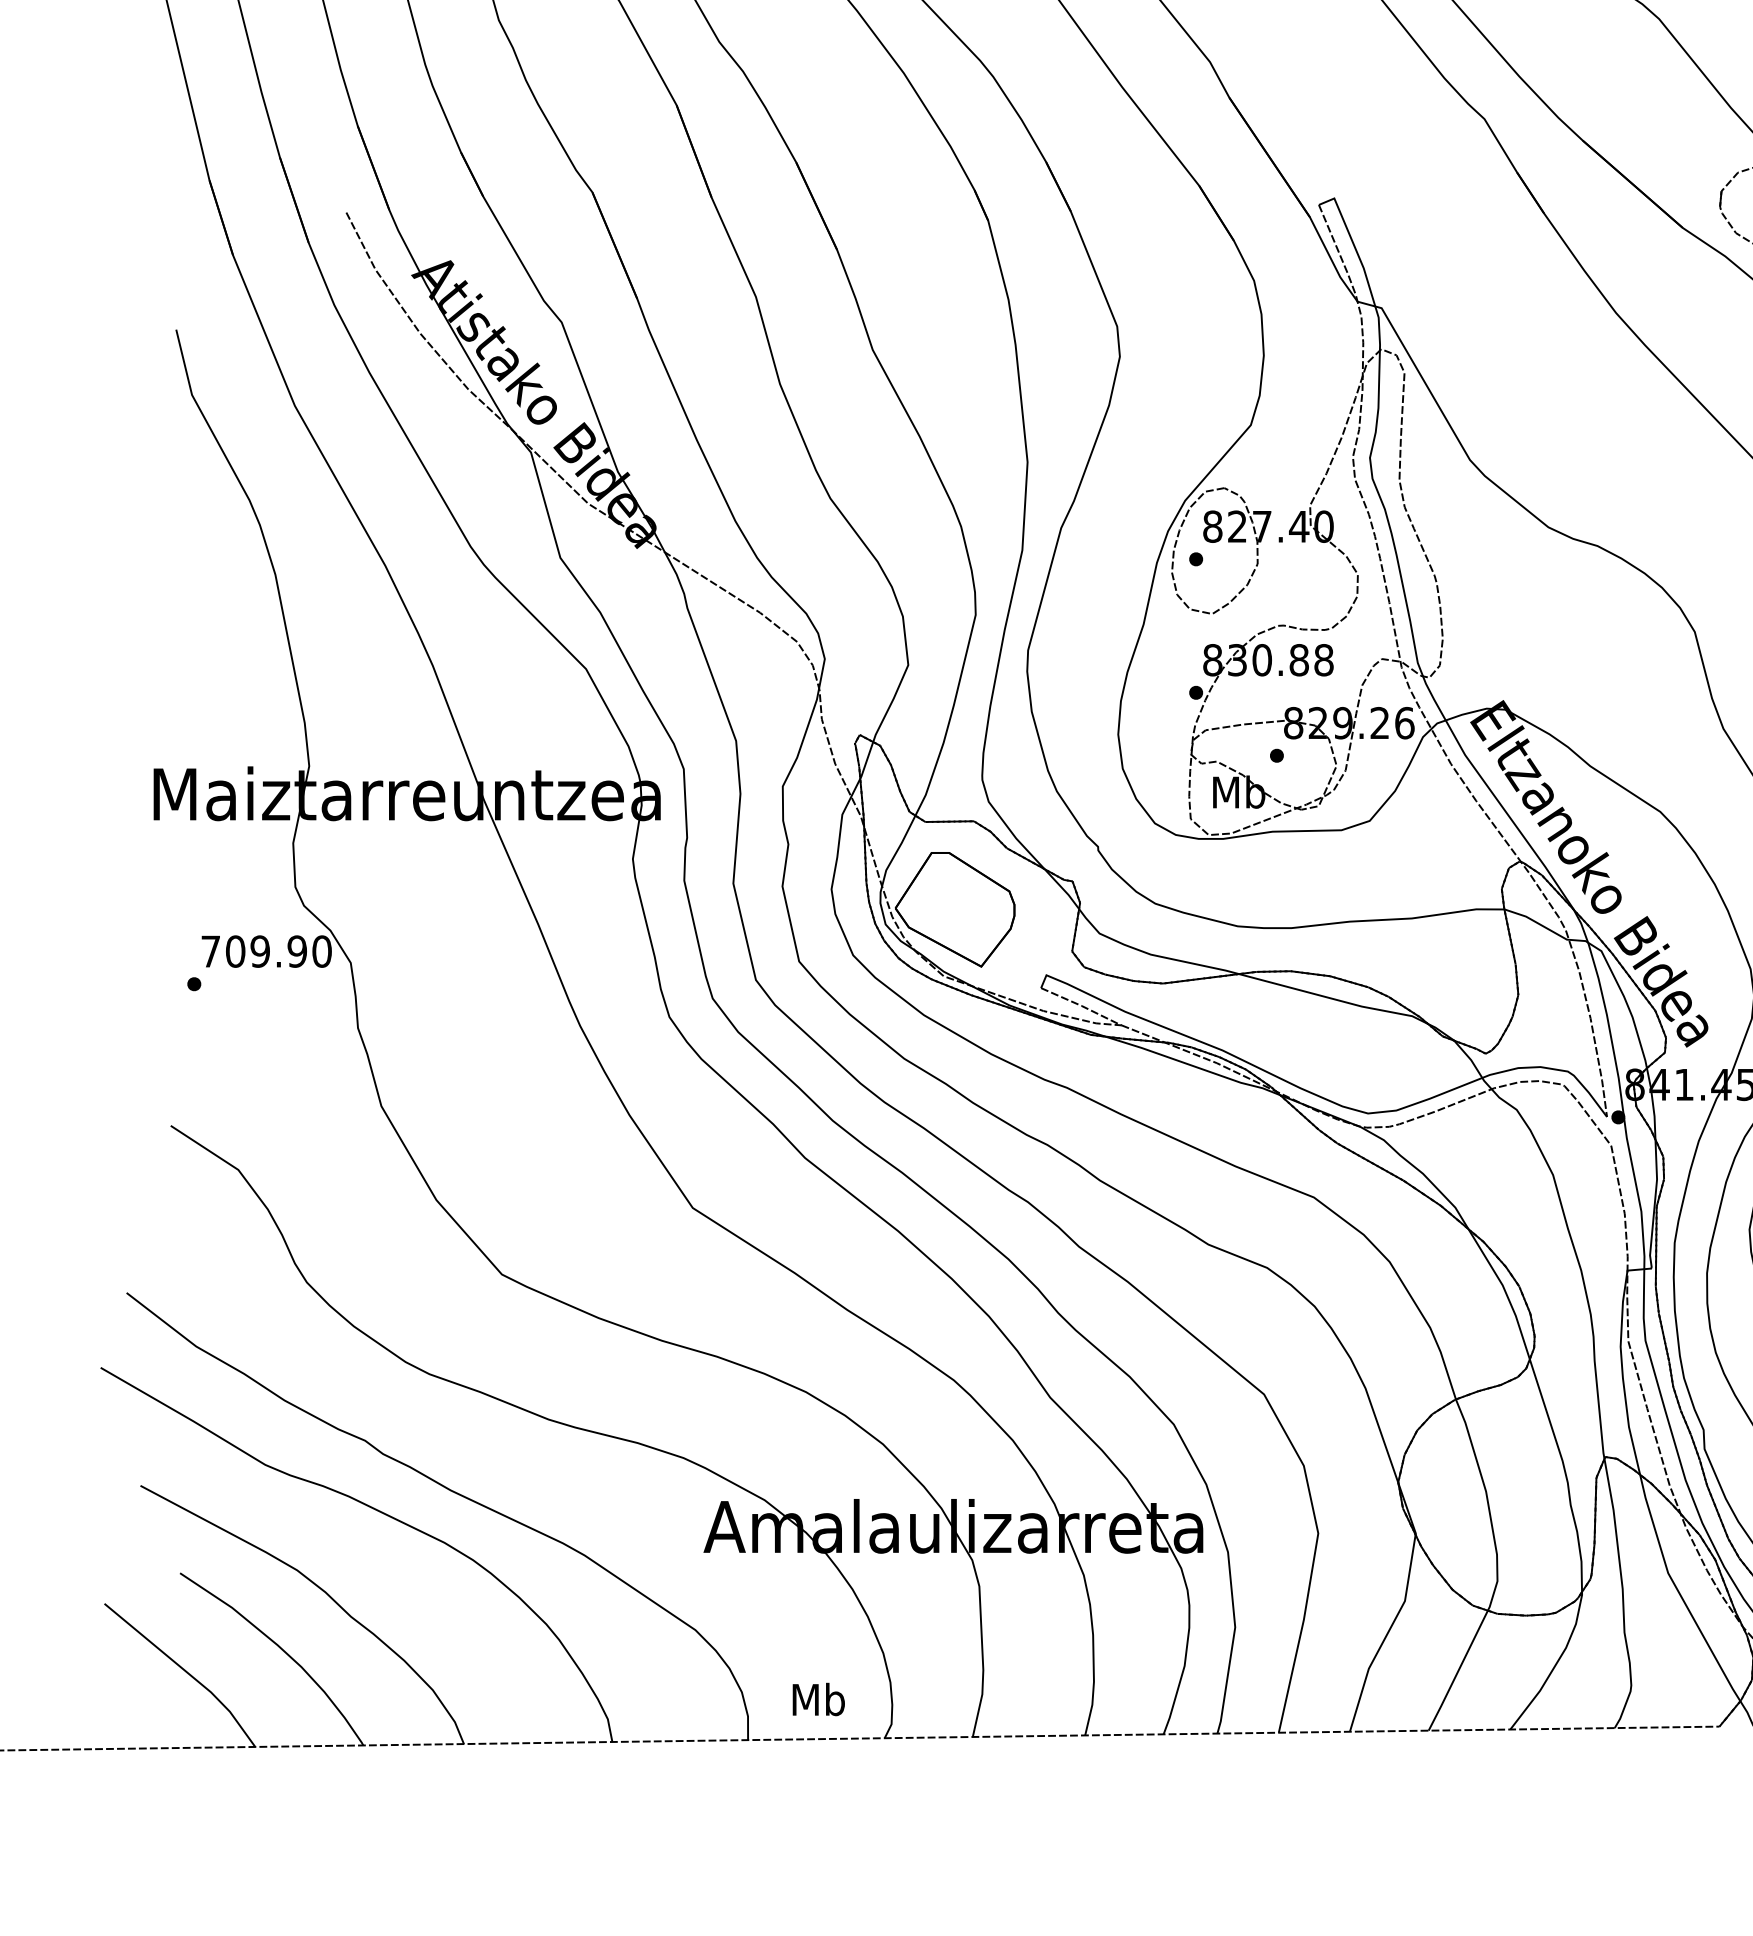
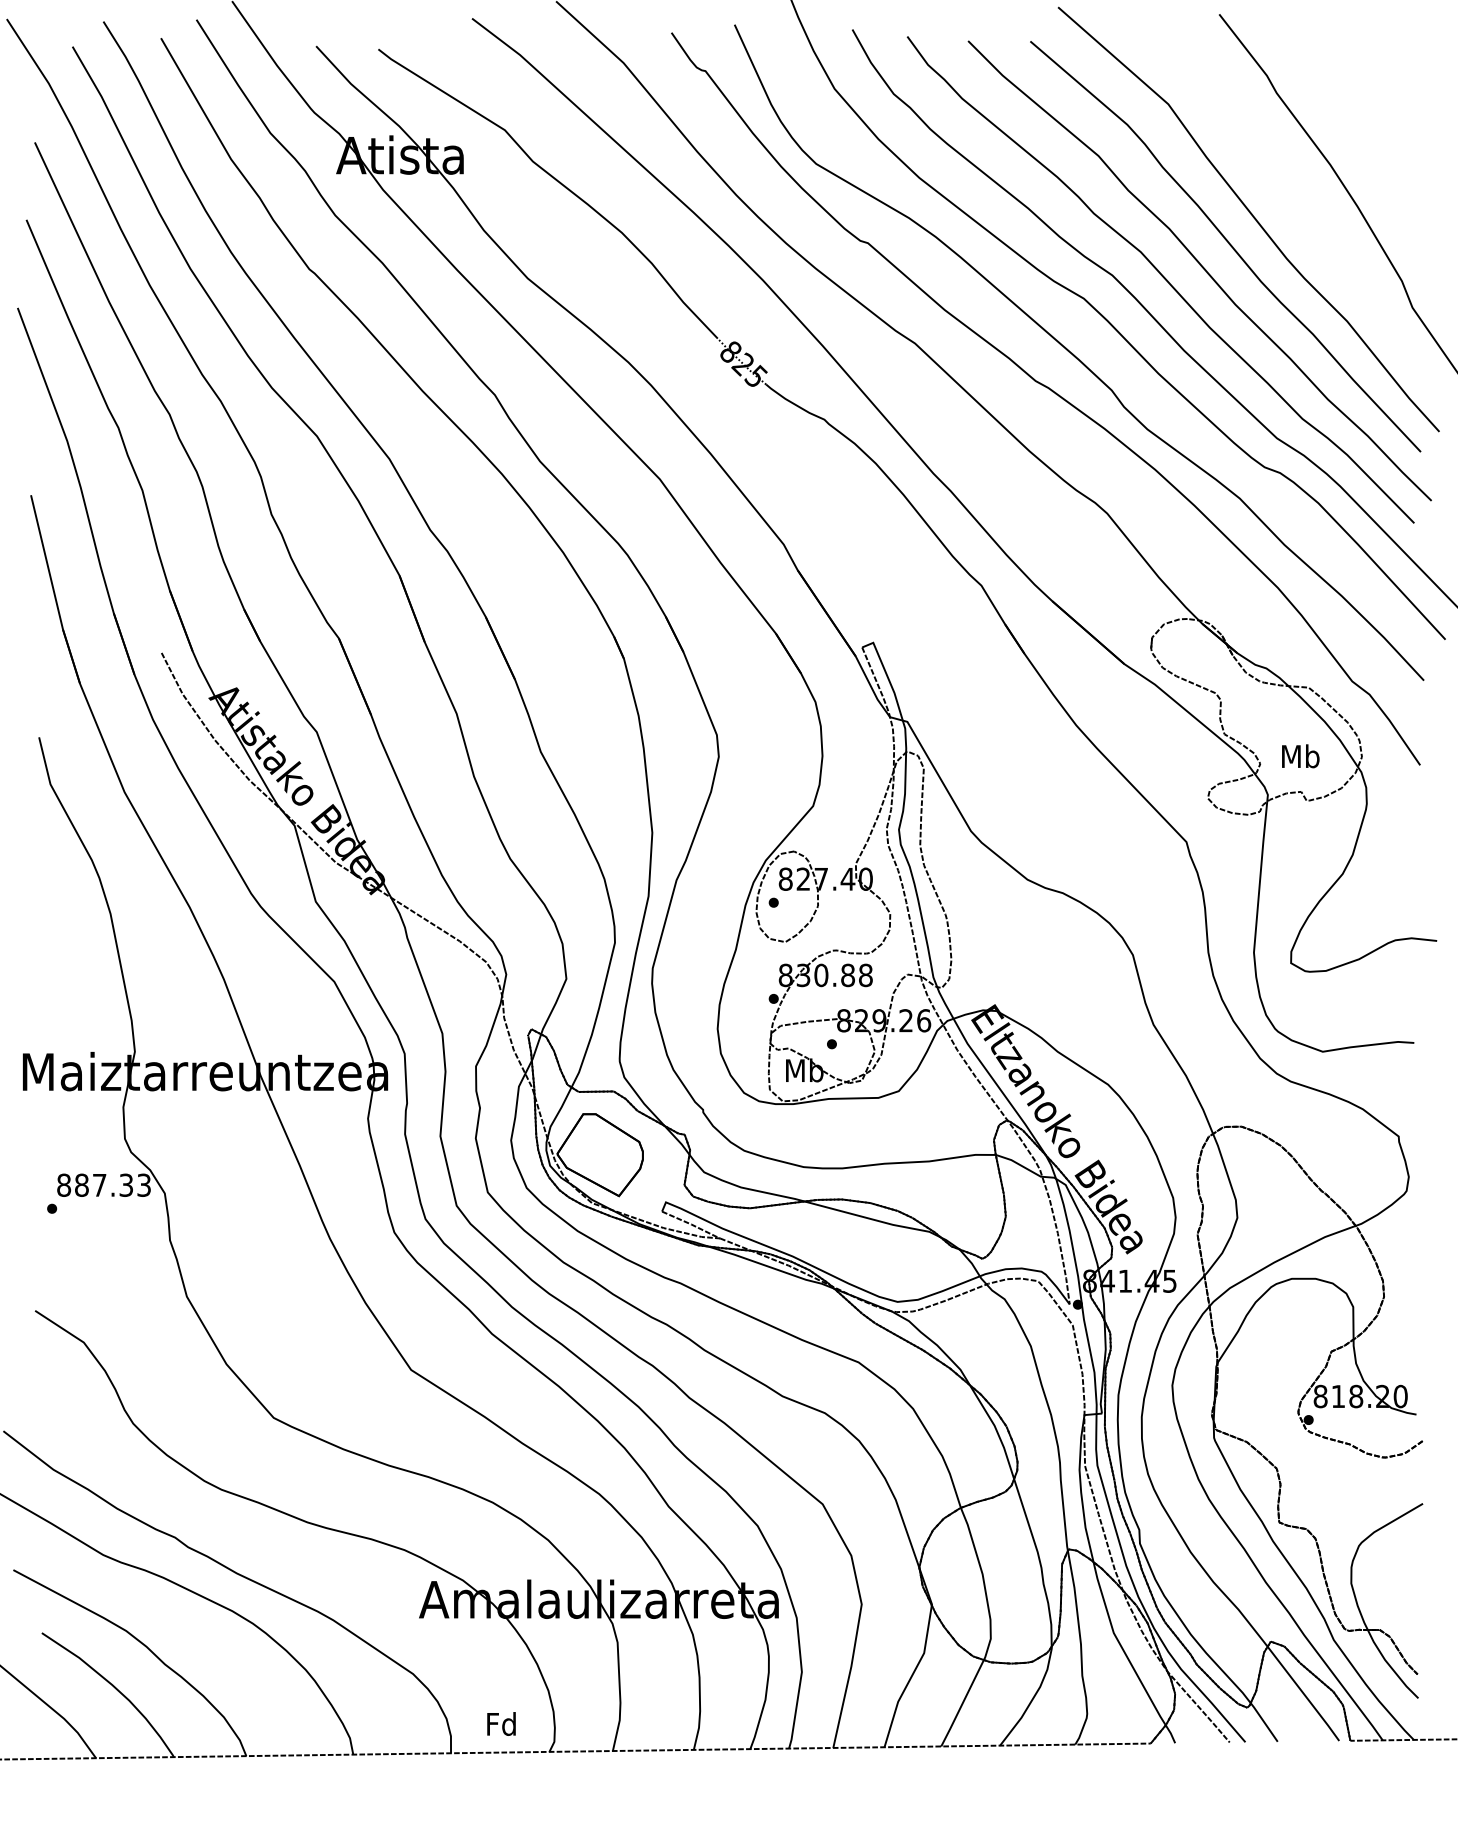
text: (267, 950) -> (104, 1184), 709.90 -> 887.33
text: (818, 1698) -> (501, 1723), Mb -> Fd

